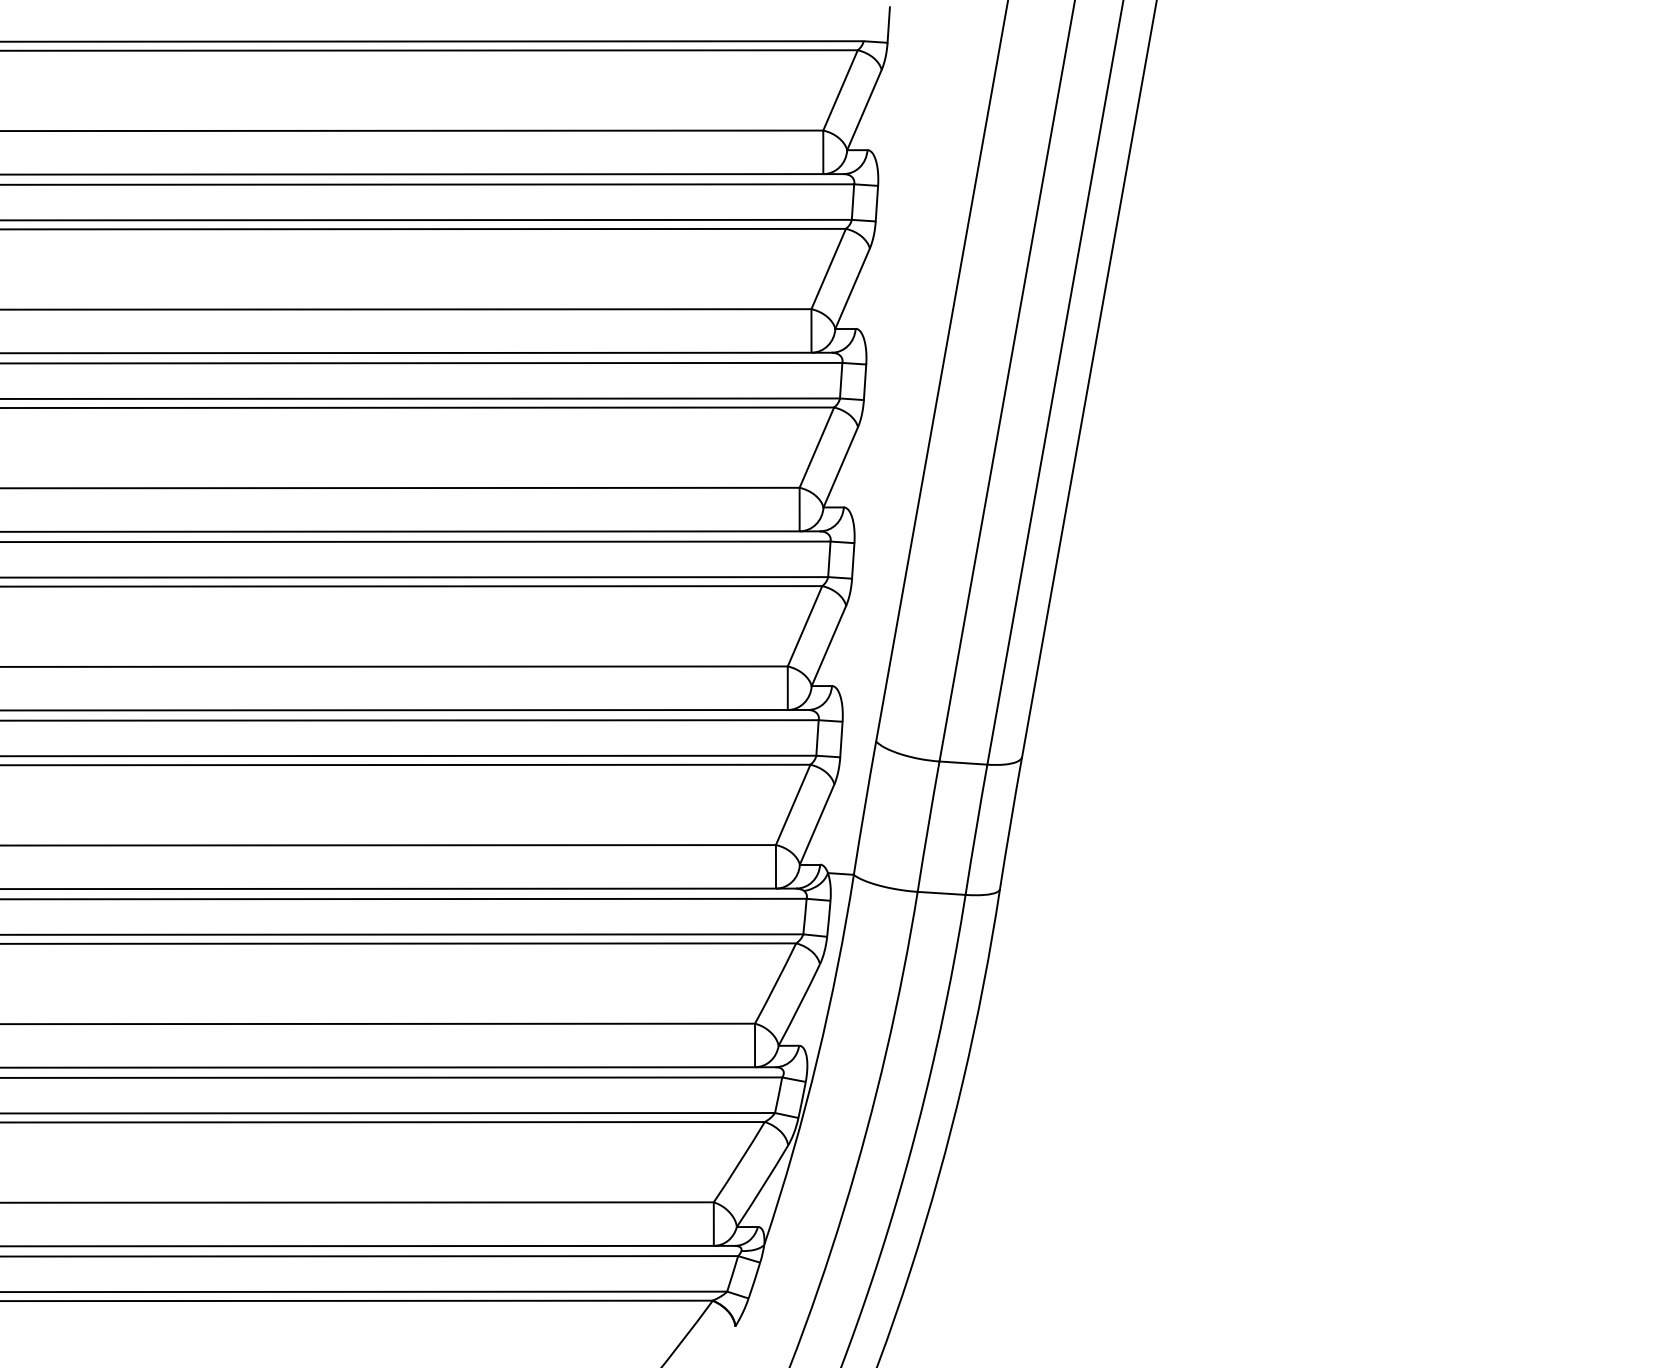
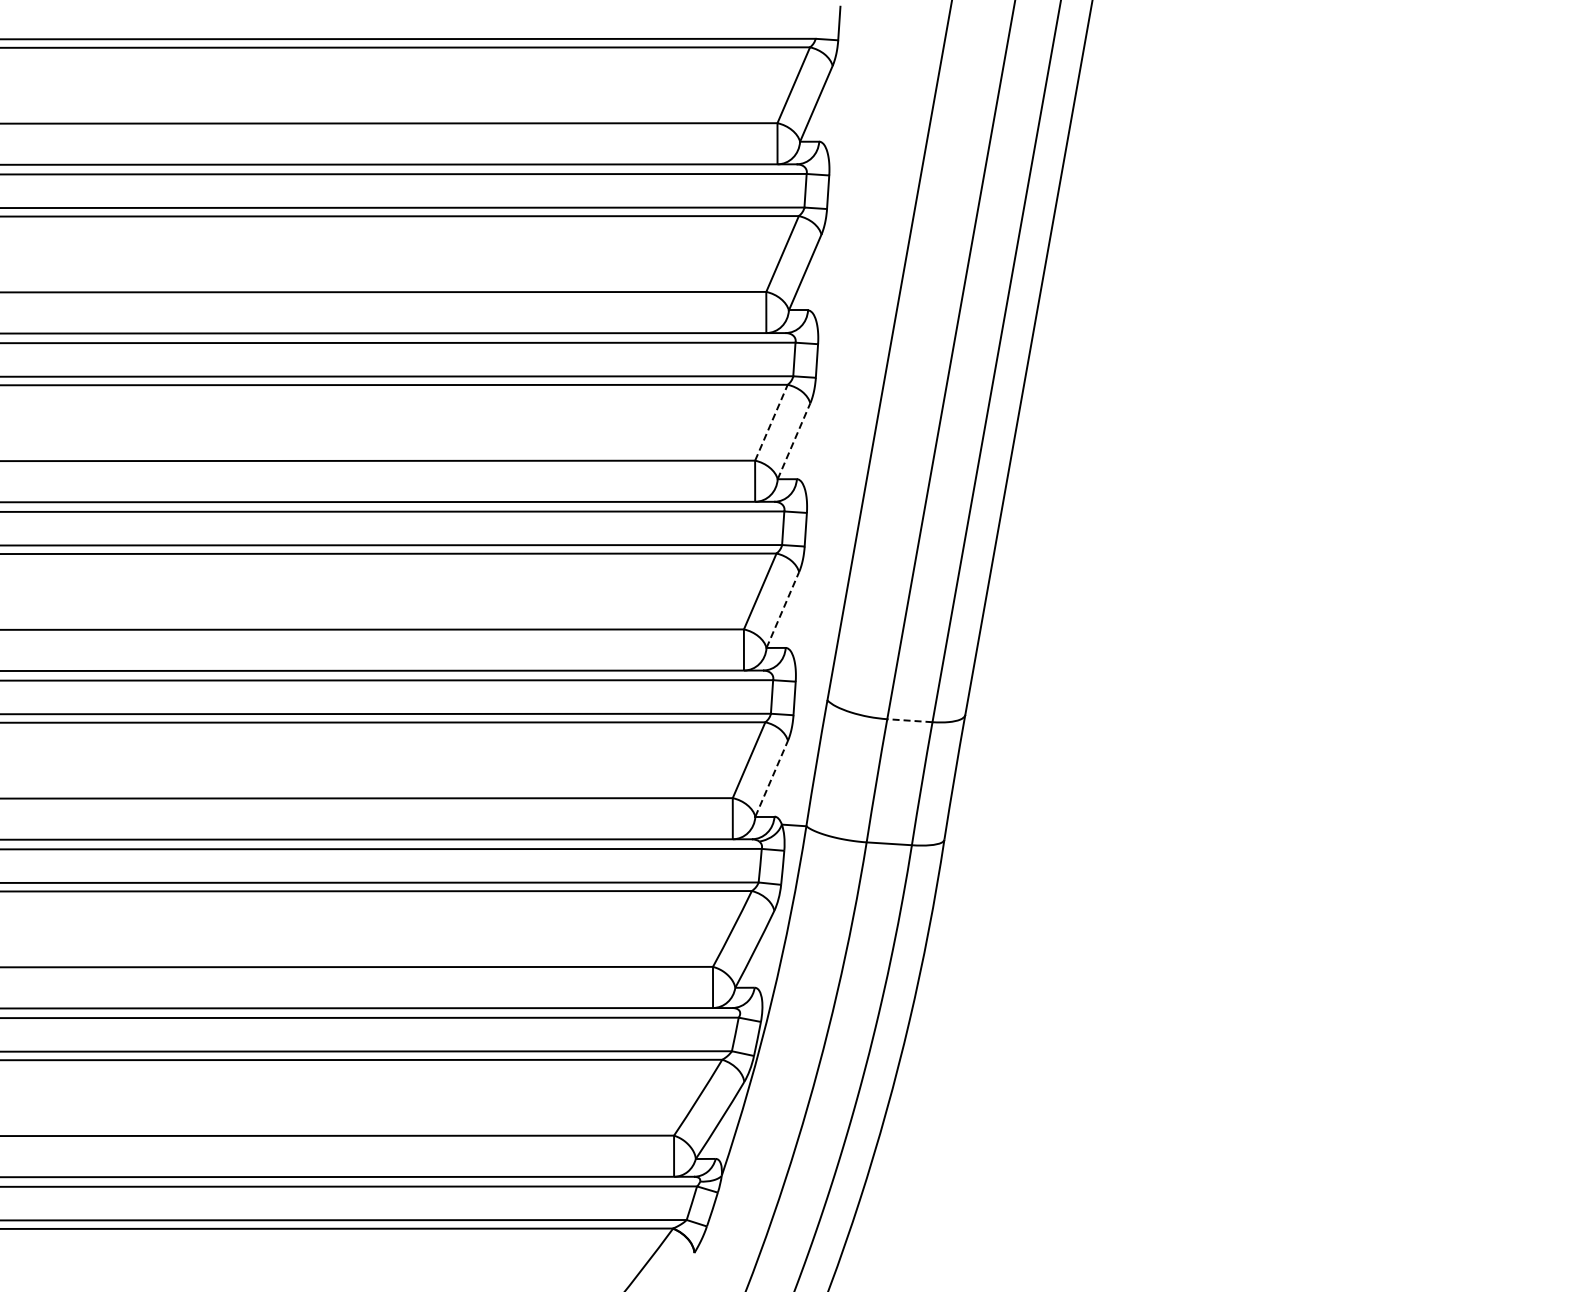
line: (816, 447) -> (771, 422), solid -> dashed
line: (841, 466) -> (794, 440), solid -> dashed
line: (829, 645) -> (783, 609), solid -> dashed
line: (963, 762) -> (909, 720), solid -> dashed
line: (816, 824) -> (771, 778), solid -> dashed

